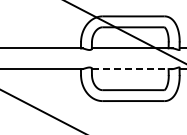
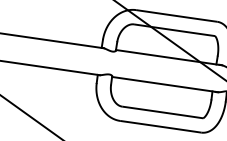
line: (132, 69) -> (165, 85), dashed -> solid

